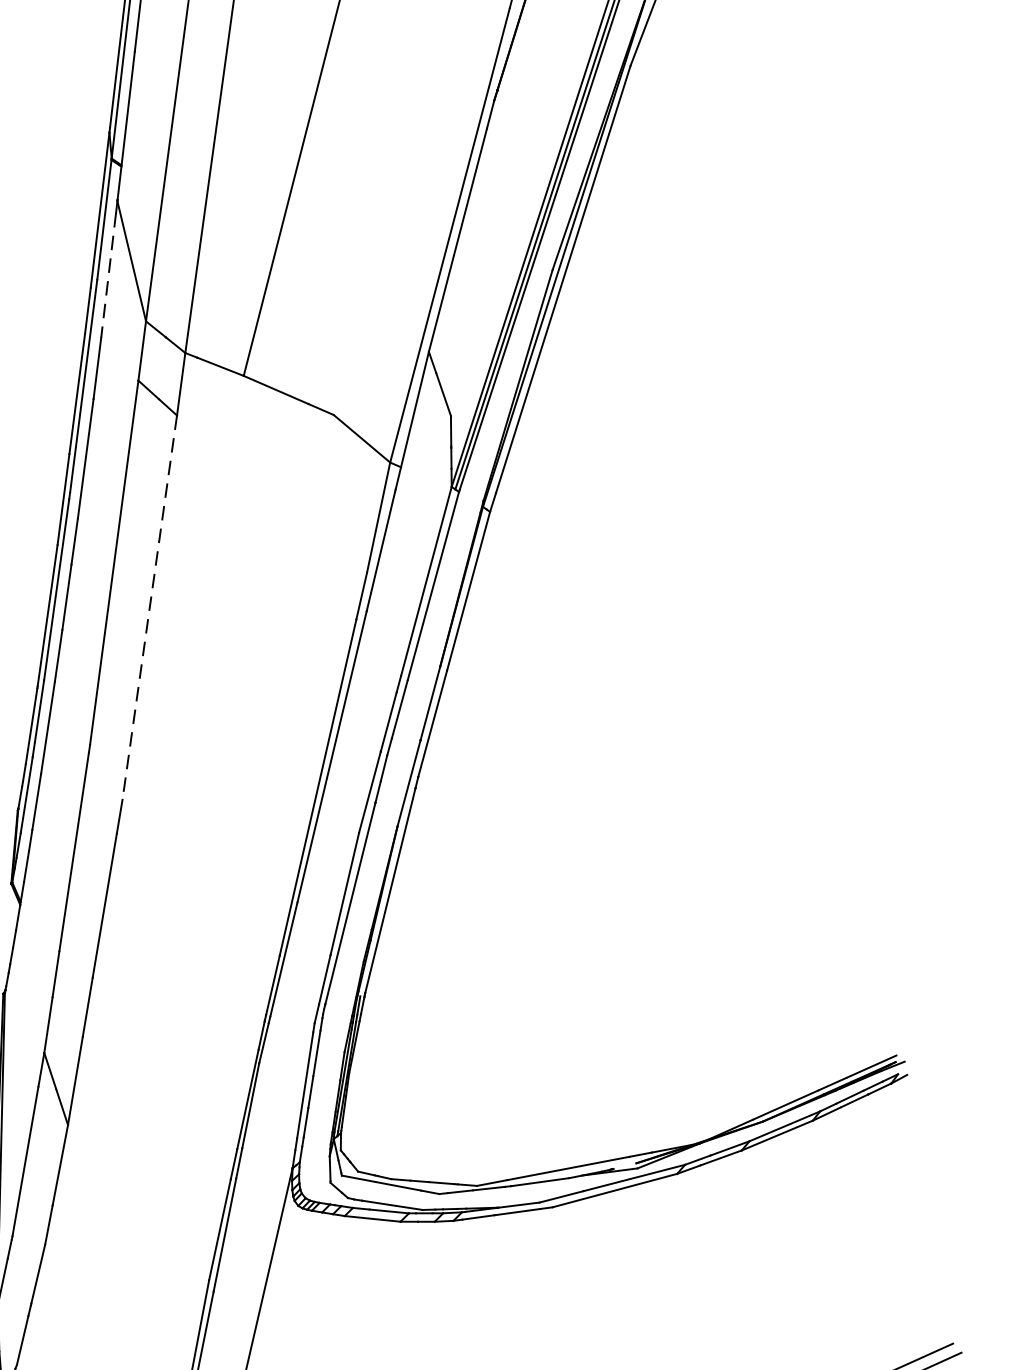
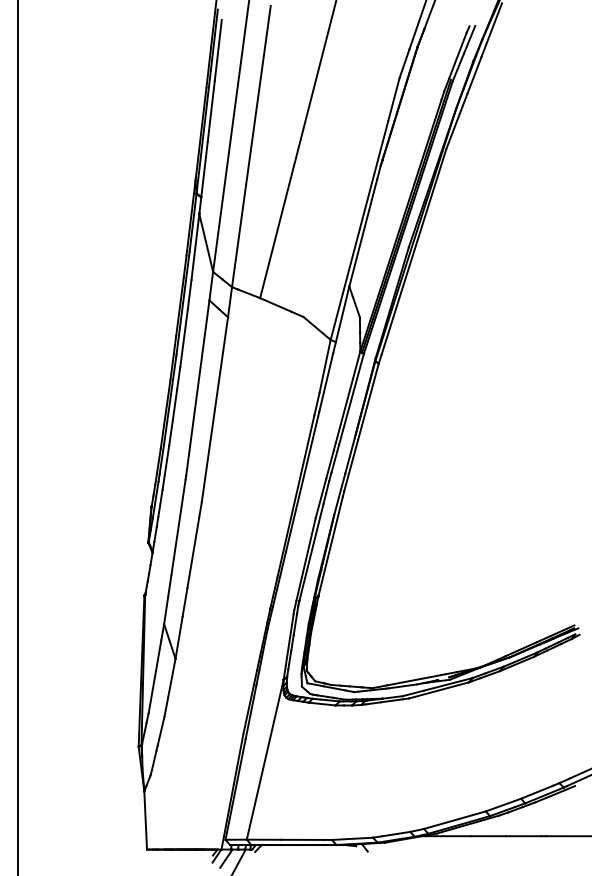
line: (109, 276) -> (195, 250), dashed -> solid
line: (148, 609) -> (214, 410), dashed -> solid

